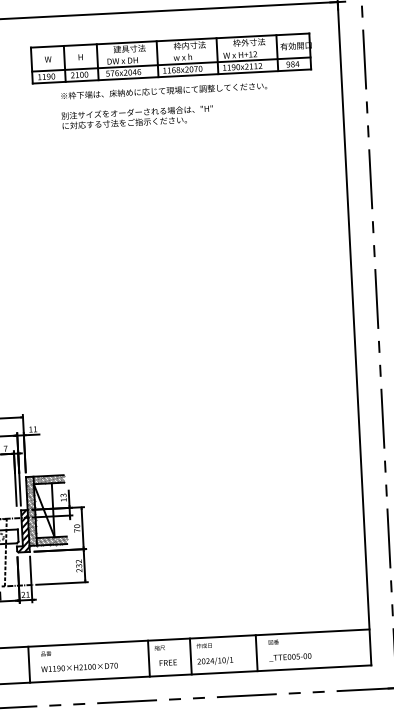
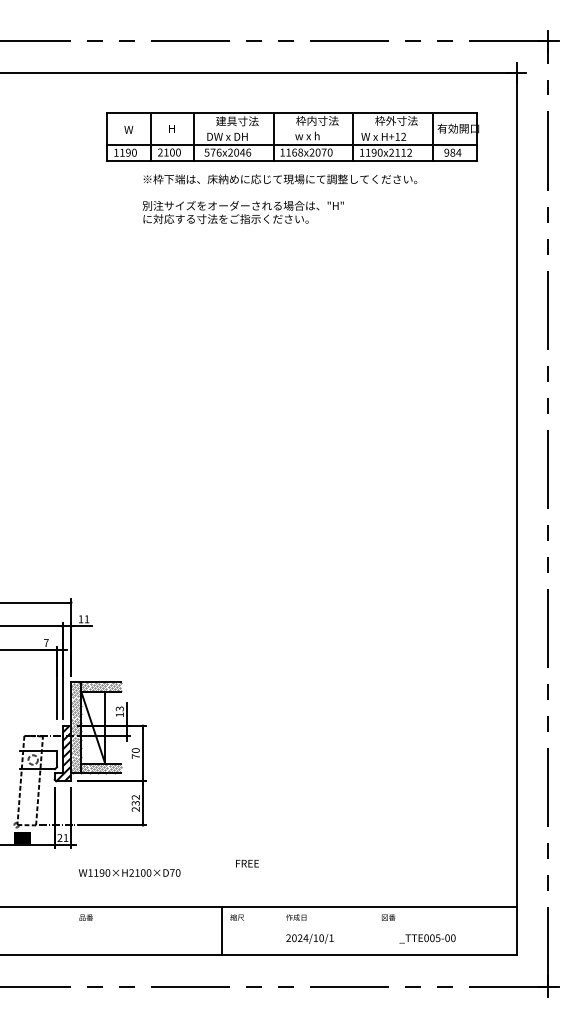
line: (256, 652) -> (365, 930), removed
line: (190, 656) -> (277, 930), removed
text: (290, 657) -> (427, 938), moved
text: (168, 662) -> (247, 863), moved
line: (28, 664) -> (62, 930), removed
text: (79, 667) -> (129, 872), moved

